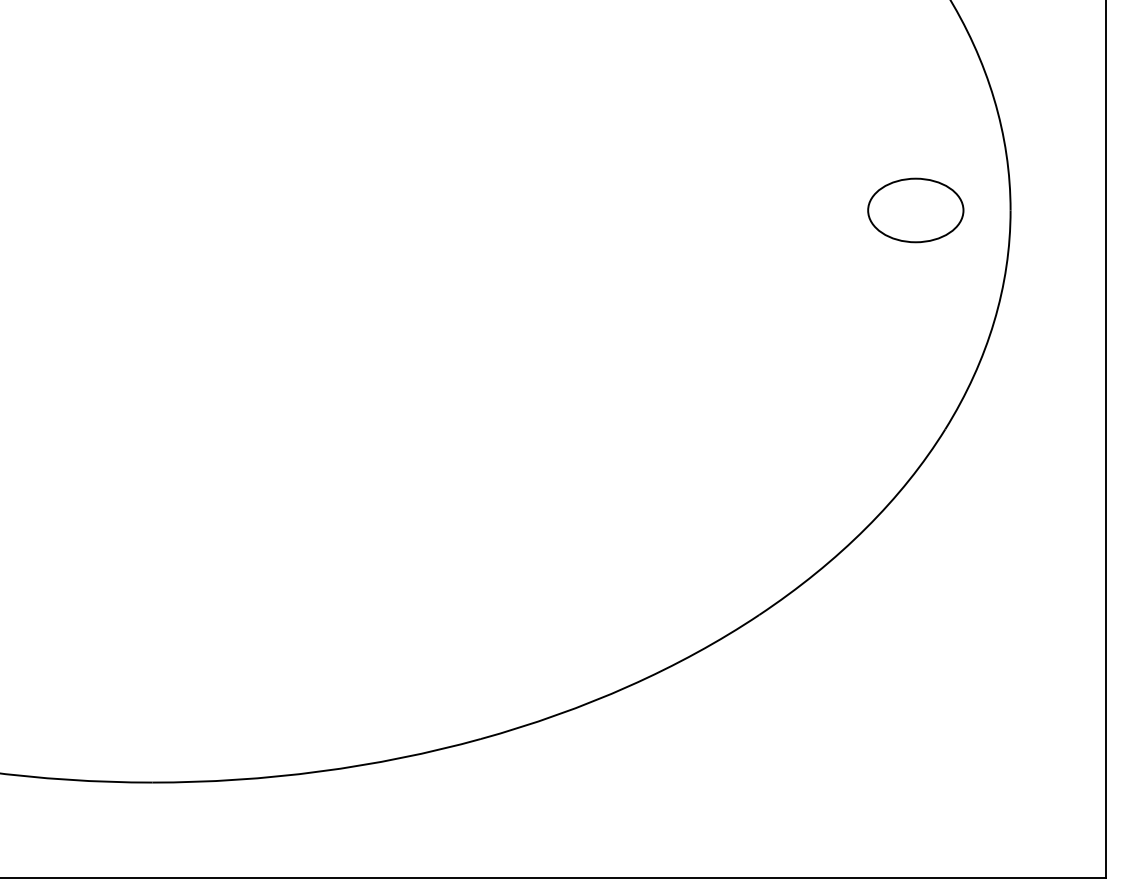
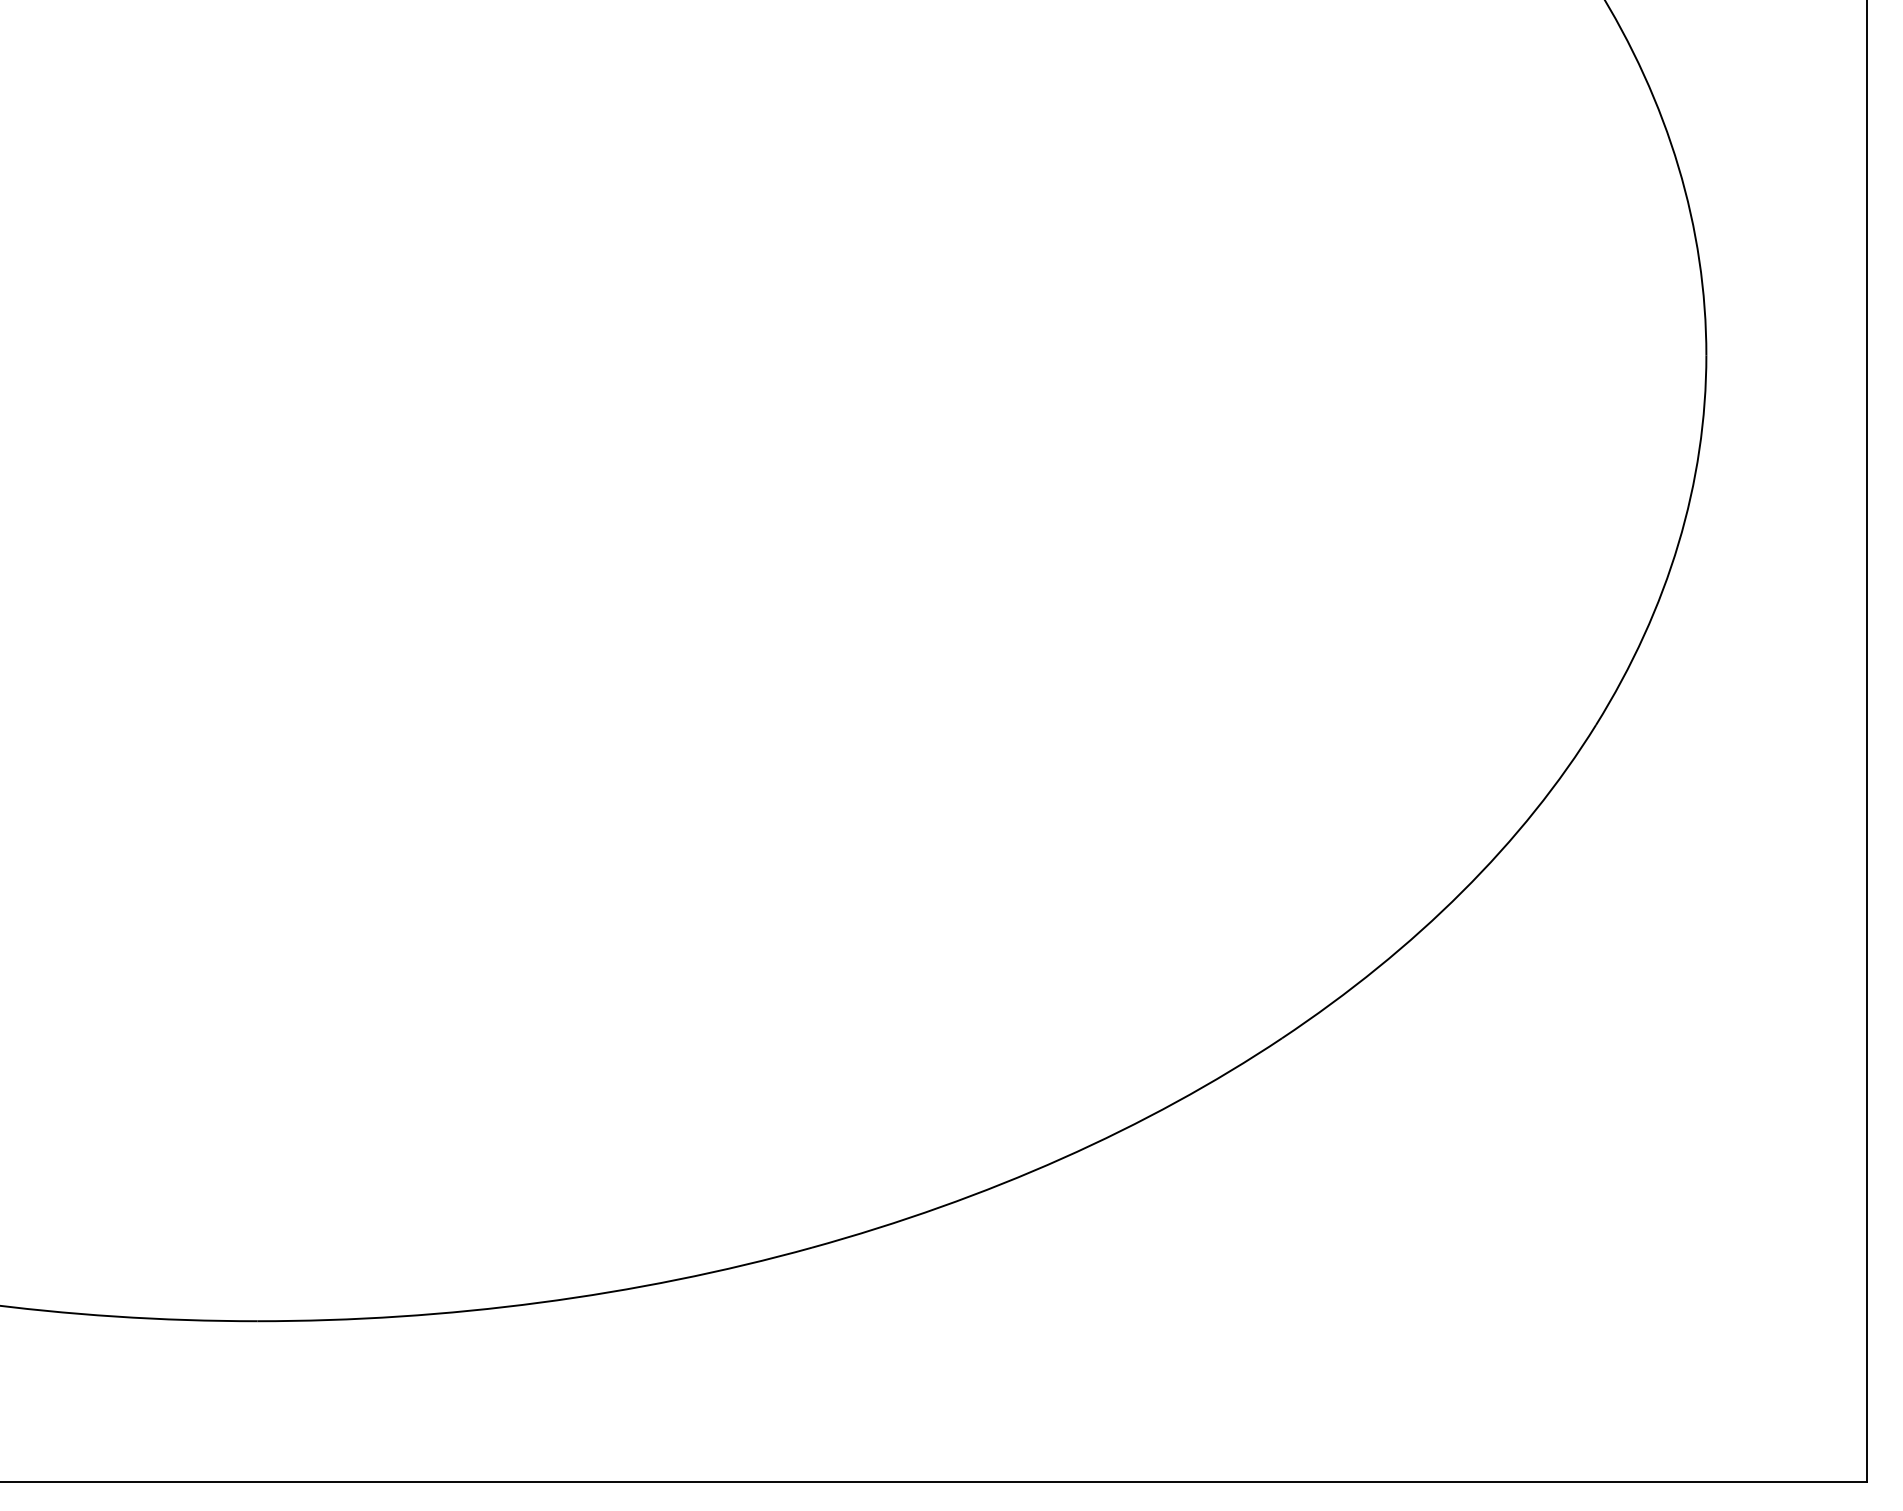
part: (915, 210) -> (1545, 355), removed

